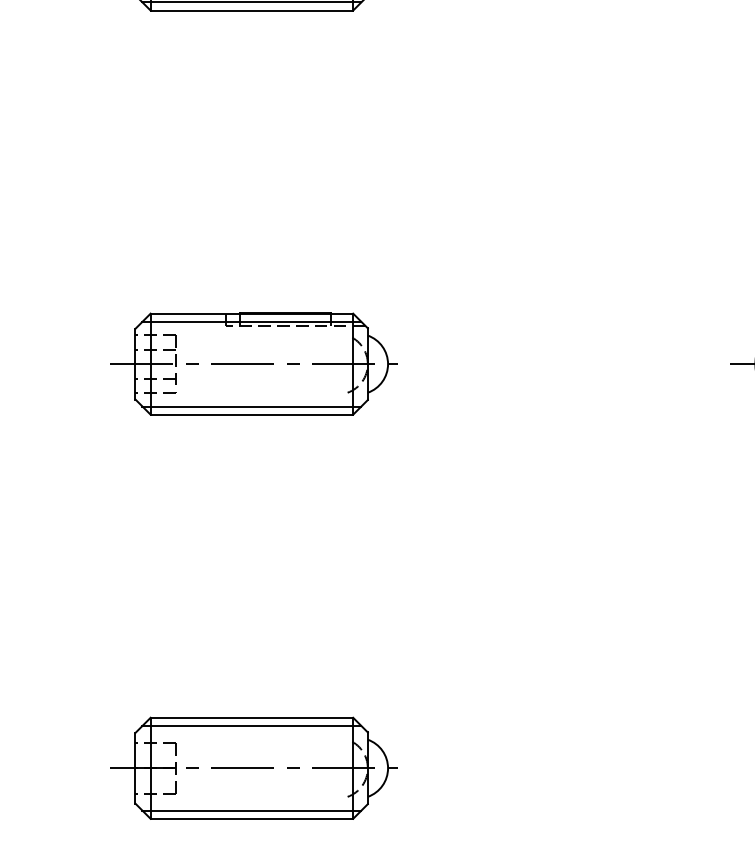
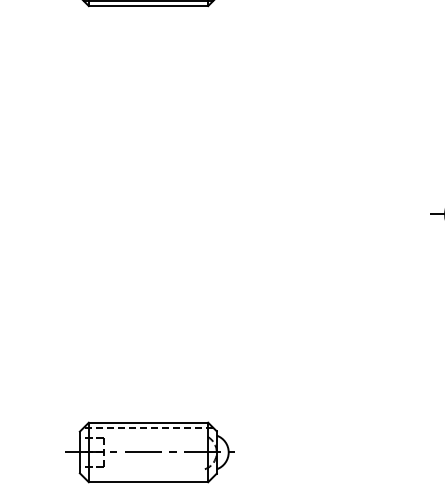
part: (253, 364) -> (149, 214), removed
line: (251, 725) -> (148, 427), solid -> dashed
line: (251, 810) -> (148, 477), removed

